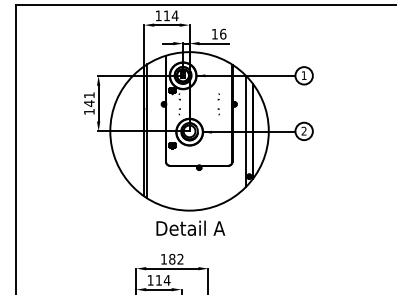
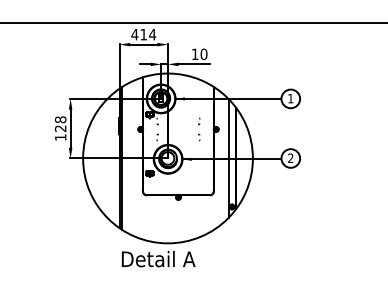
text: (158, 15) -> (134, 34), 114 -> 414
text: (223, 33) -> (204, 53), 16 -> 10
text: (89, 99) -> (60, 124), 141 -> 128
text: (190, 227) -> (158, 258), moved

